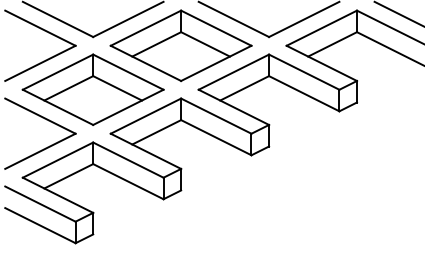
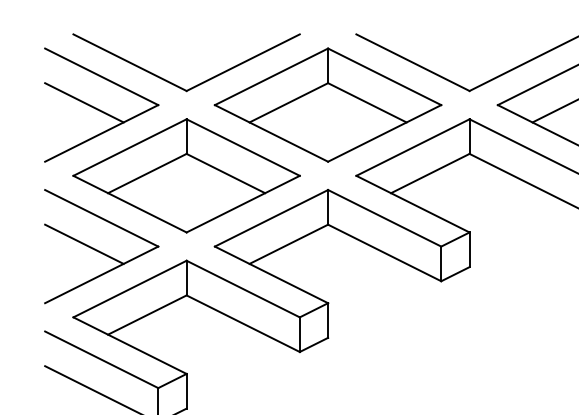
line: (29, 44) -> (84, 103), added
line: (29, 132) -> (84, 244), added

